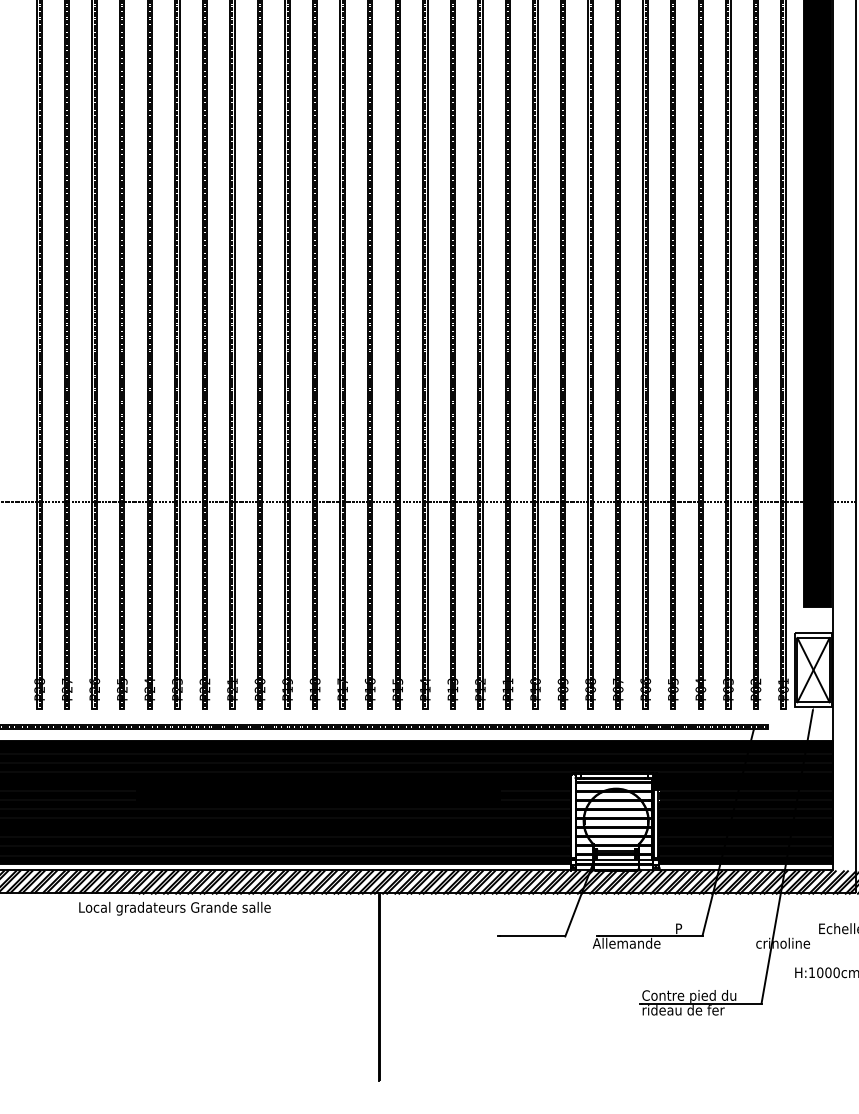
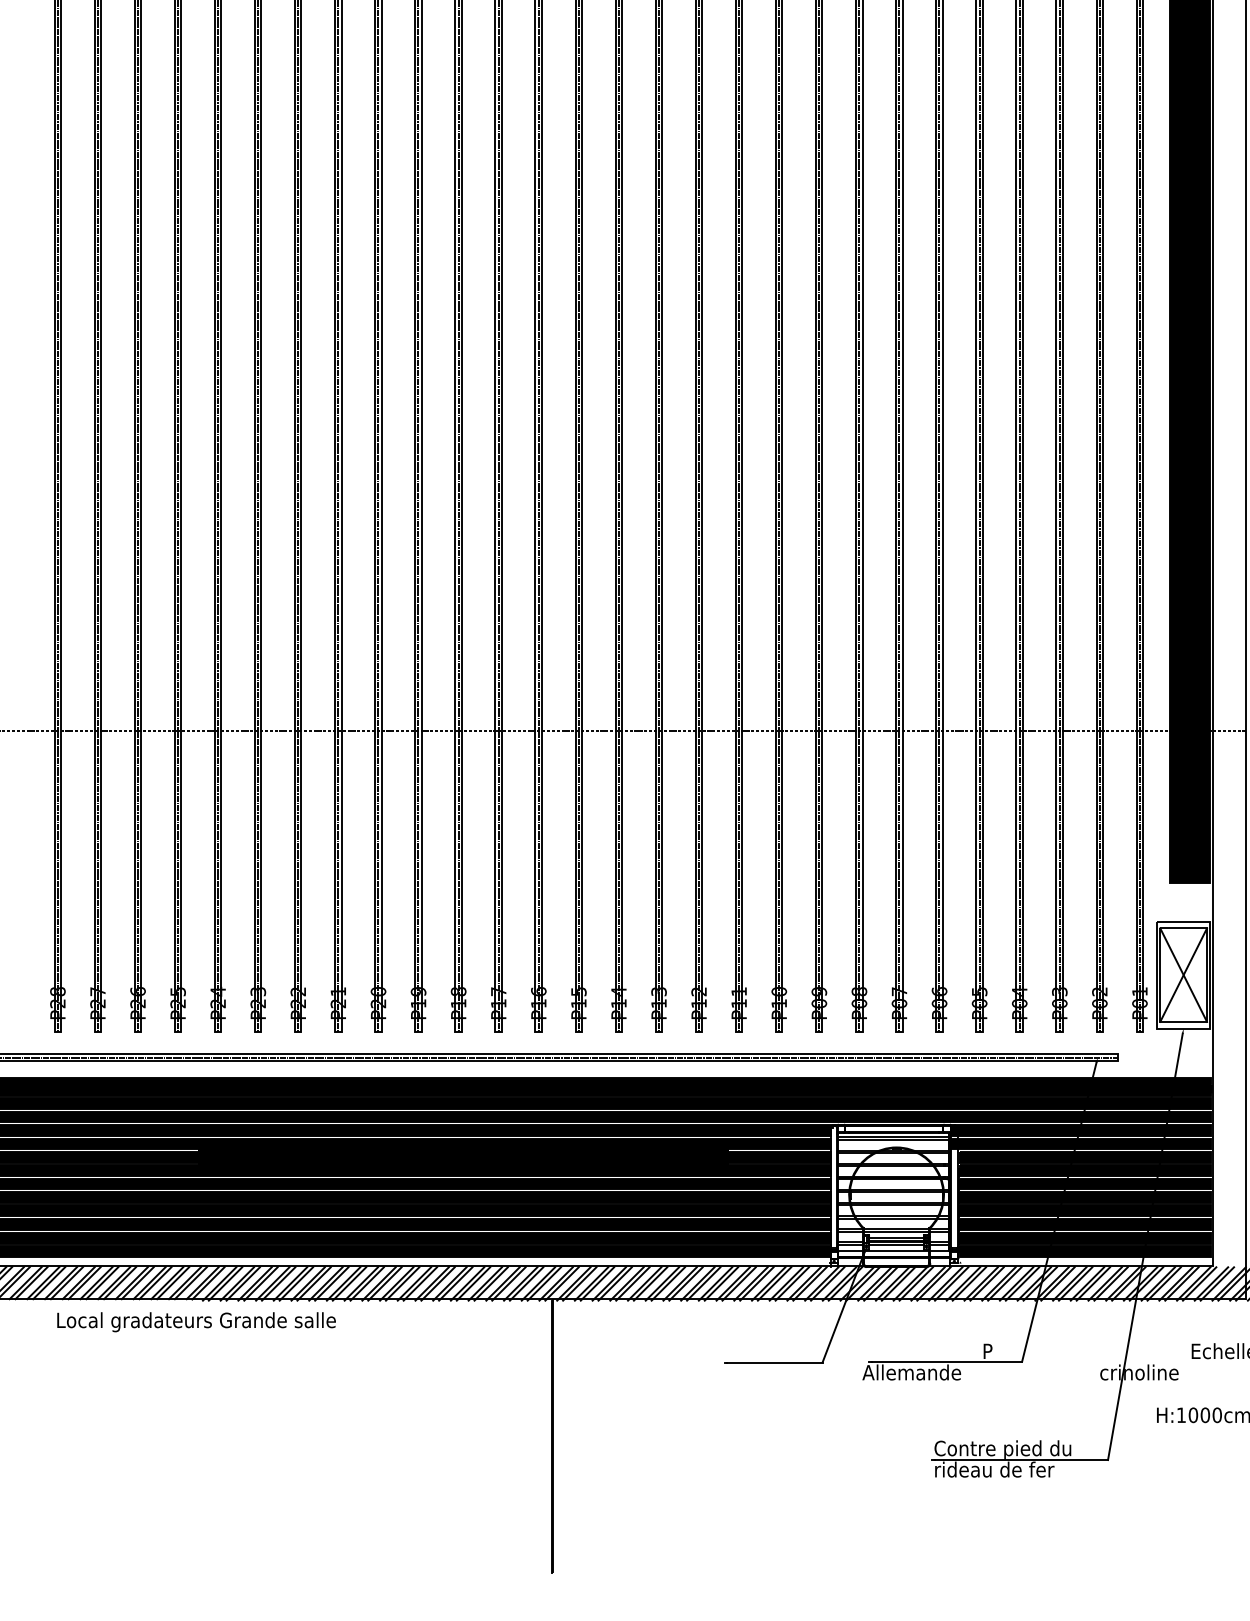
text: (174, 908) -> (195, 1321), moved

